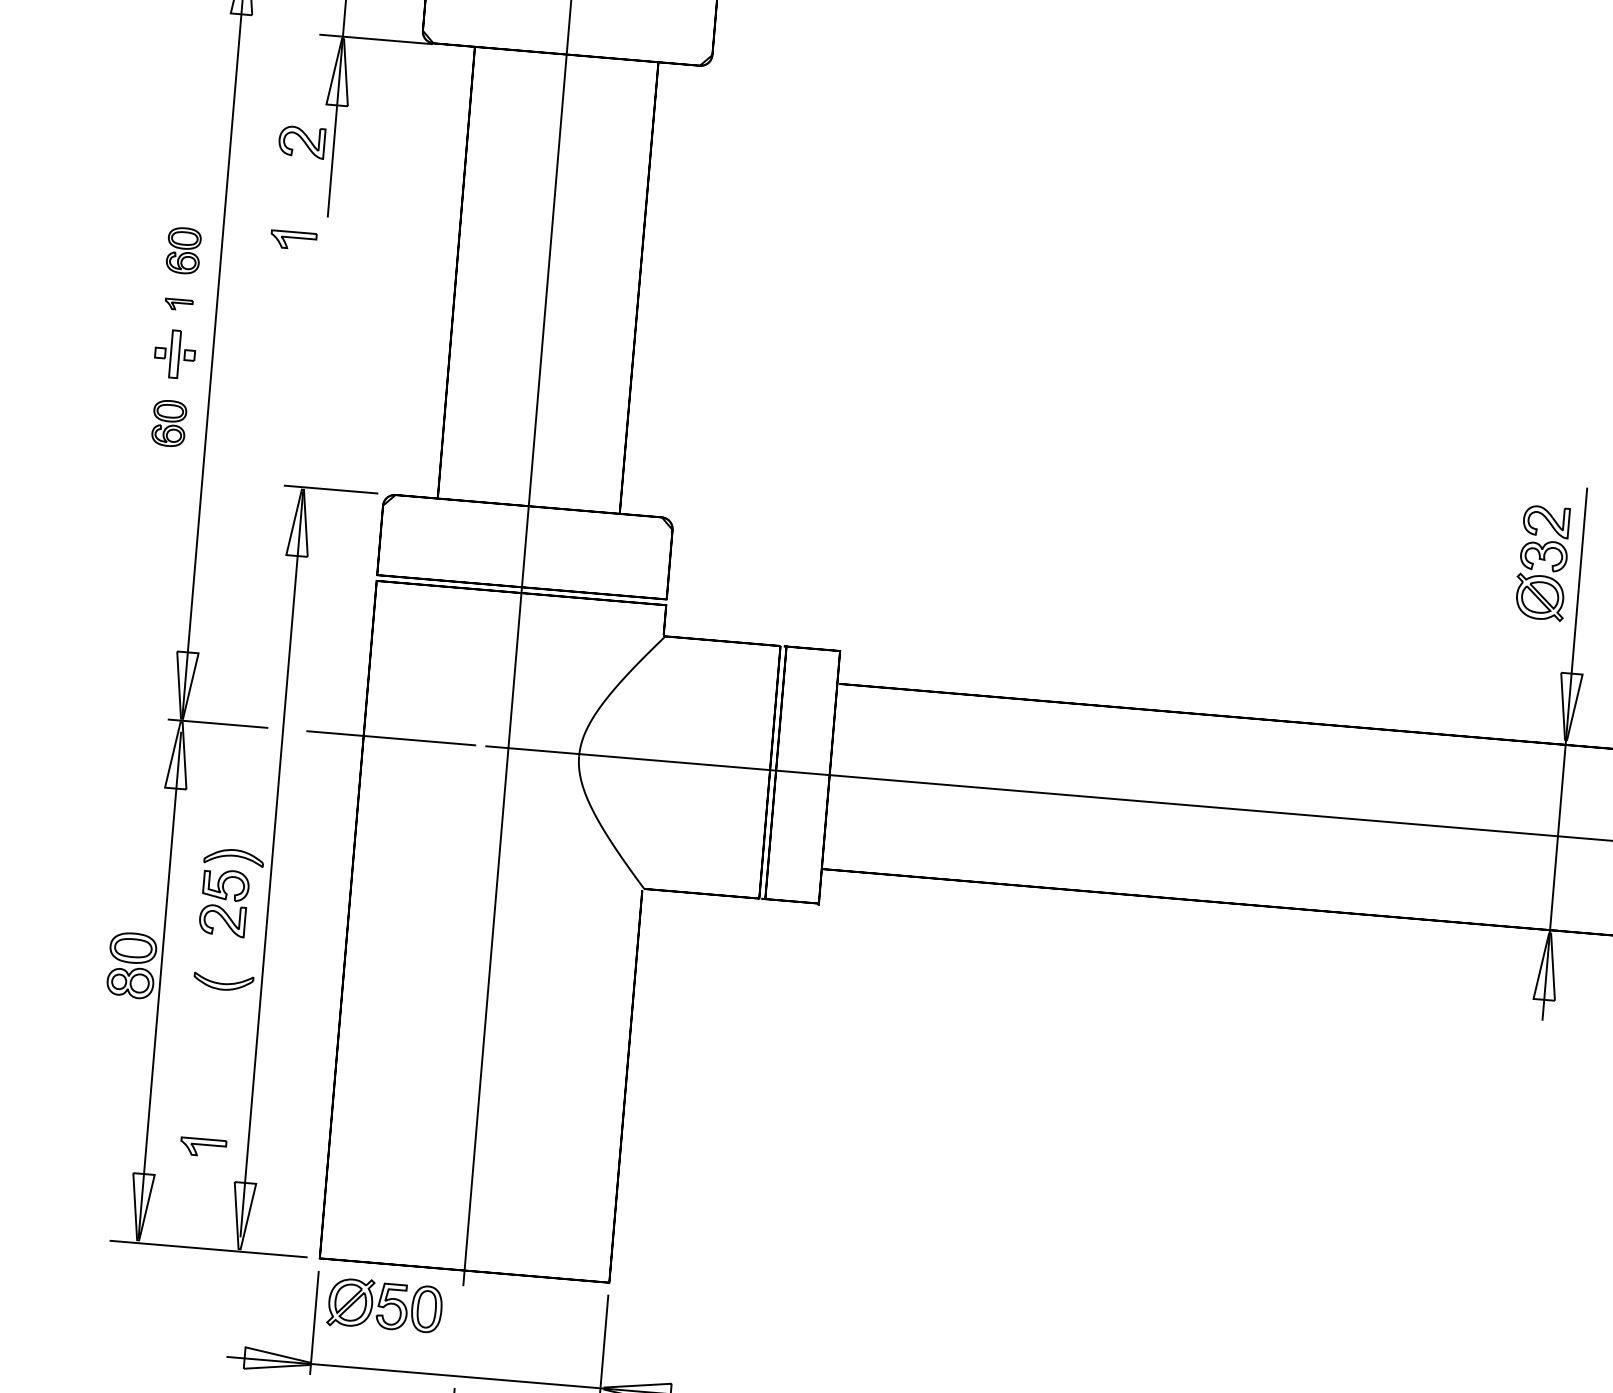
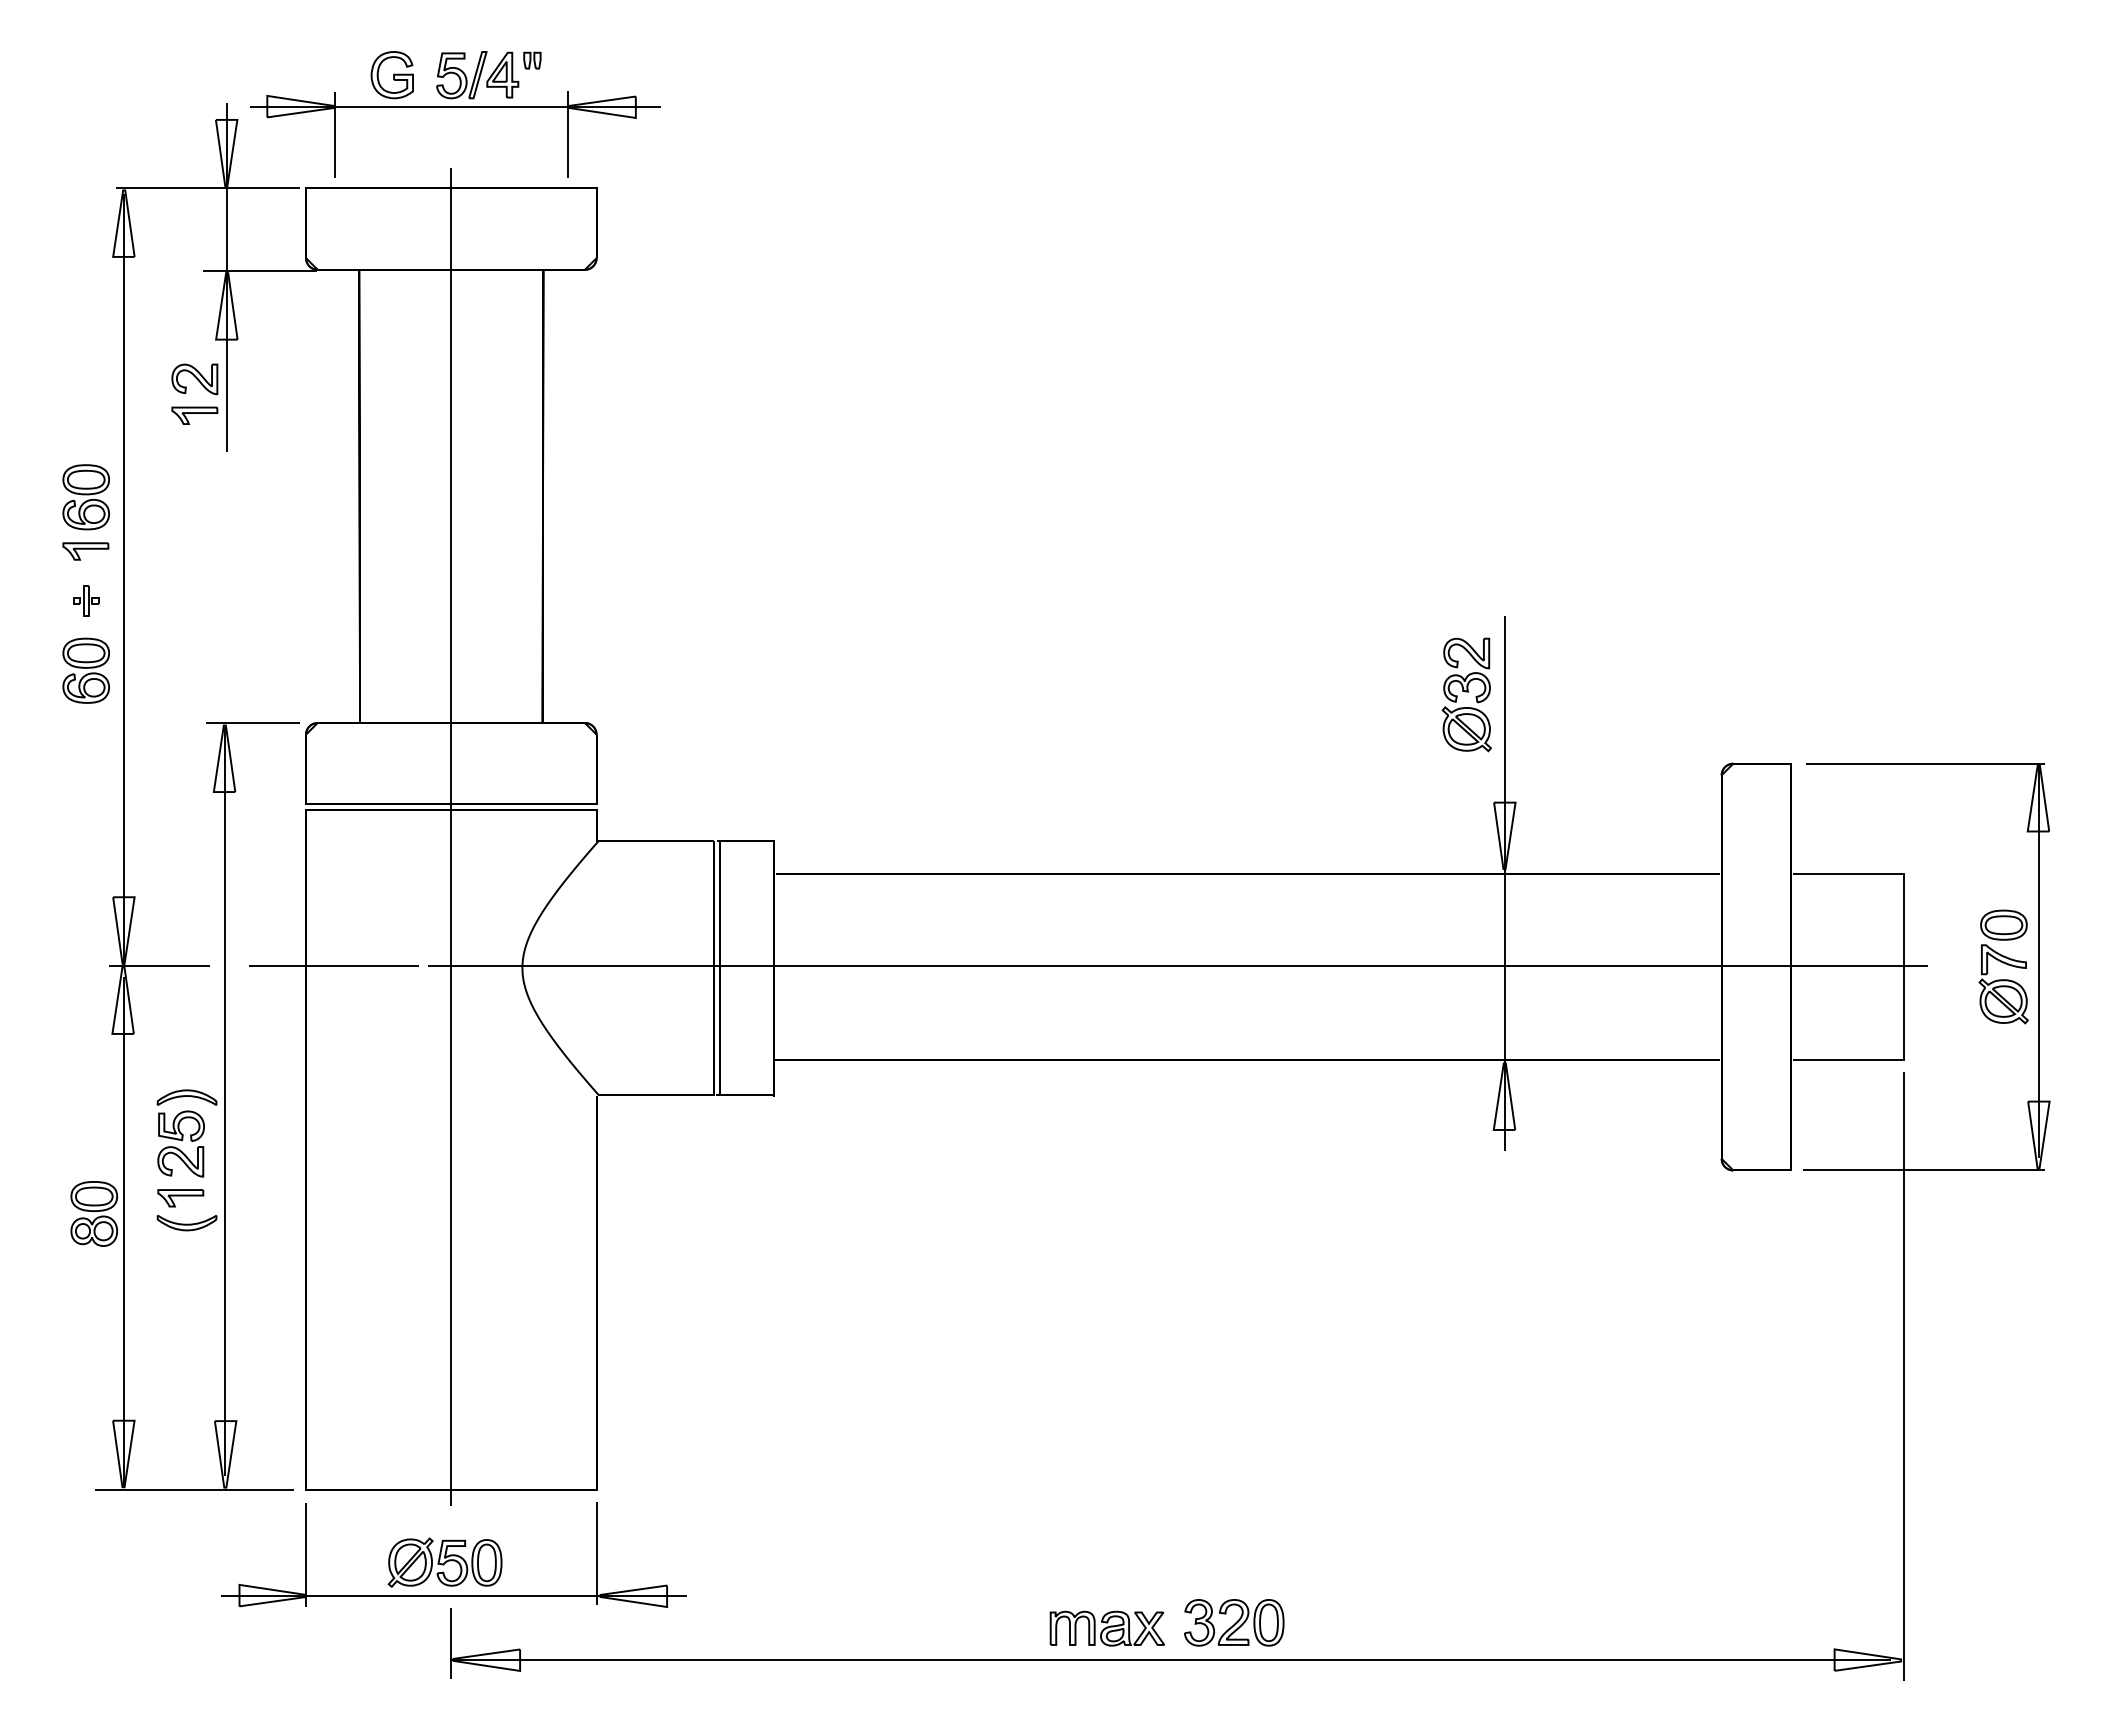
part: (293, 240) -> (194, 415), moved
part: (183, 250) -> (85, 497), size x1.43
part: (178, 304) -> (85, 551), size x1.67
part: (175, 353) -> (86, 600), size x0.62
part: (168, 423) -> (85, 670), size x1.43
part: (203, 1147) -> (180, 1198), moved
part: (384, 1305) -> (444, 1562), moved

